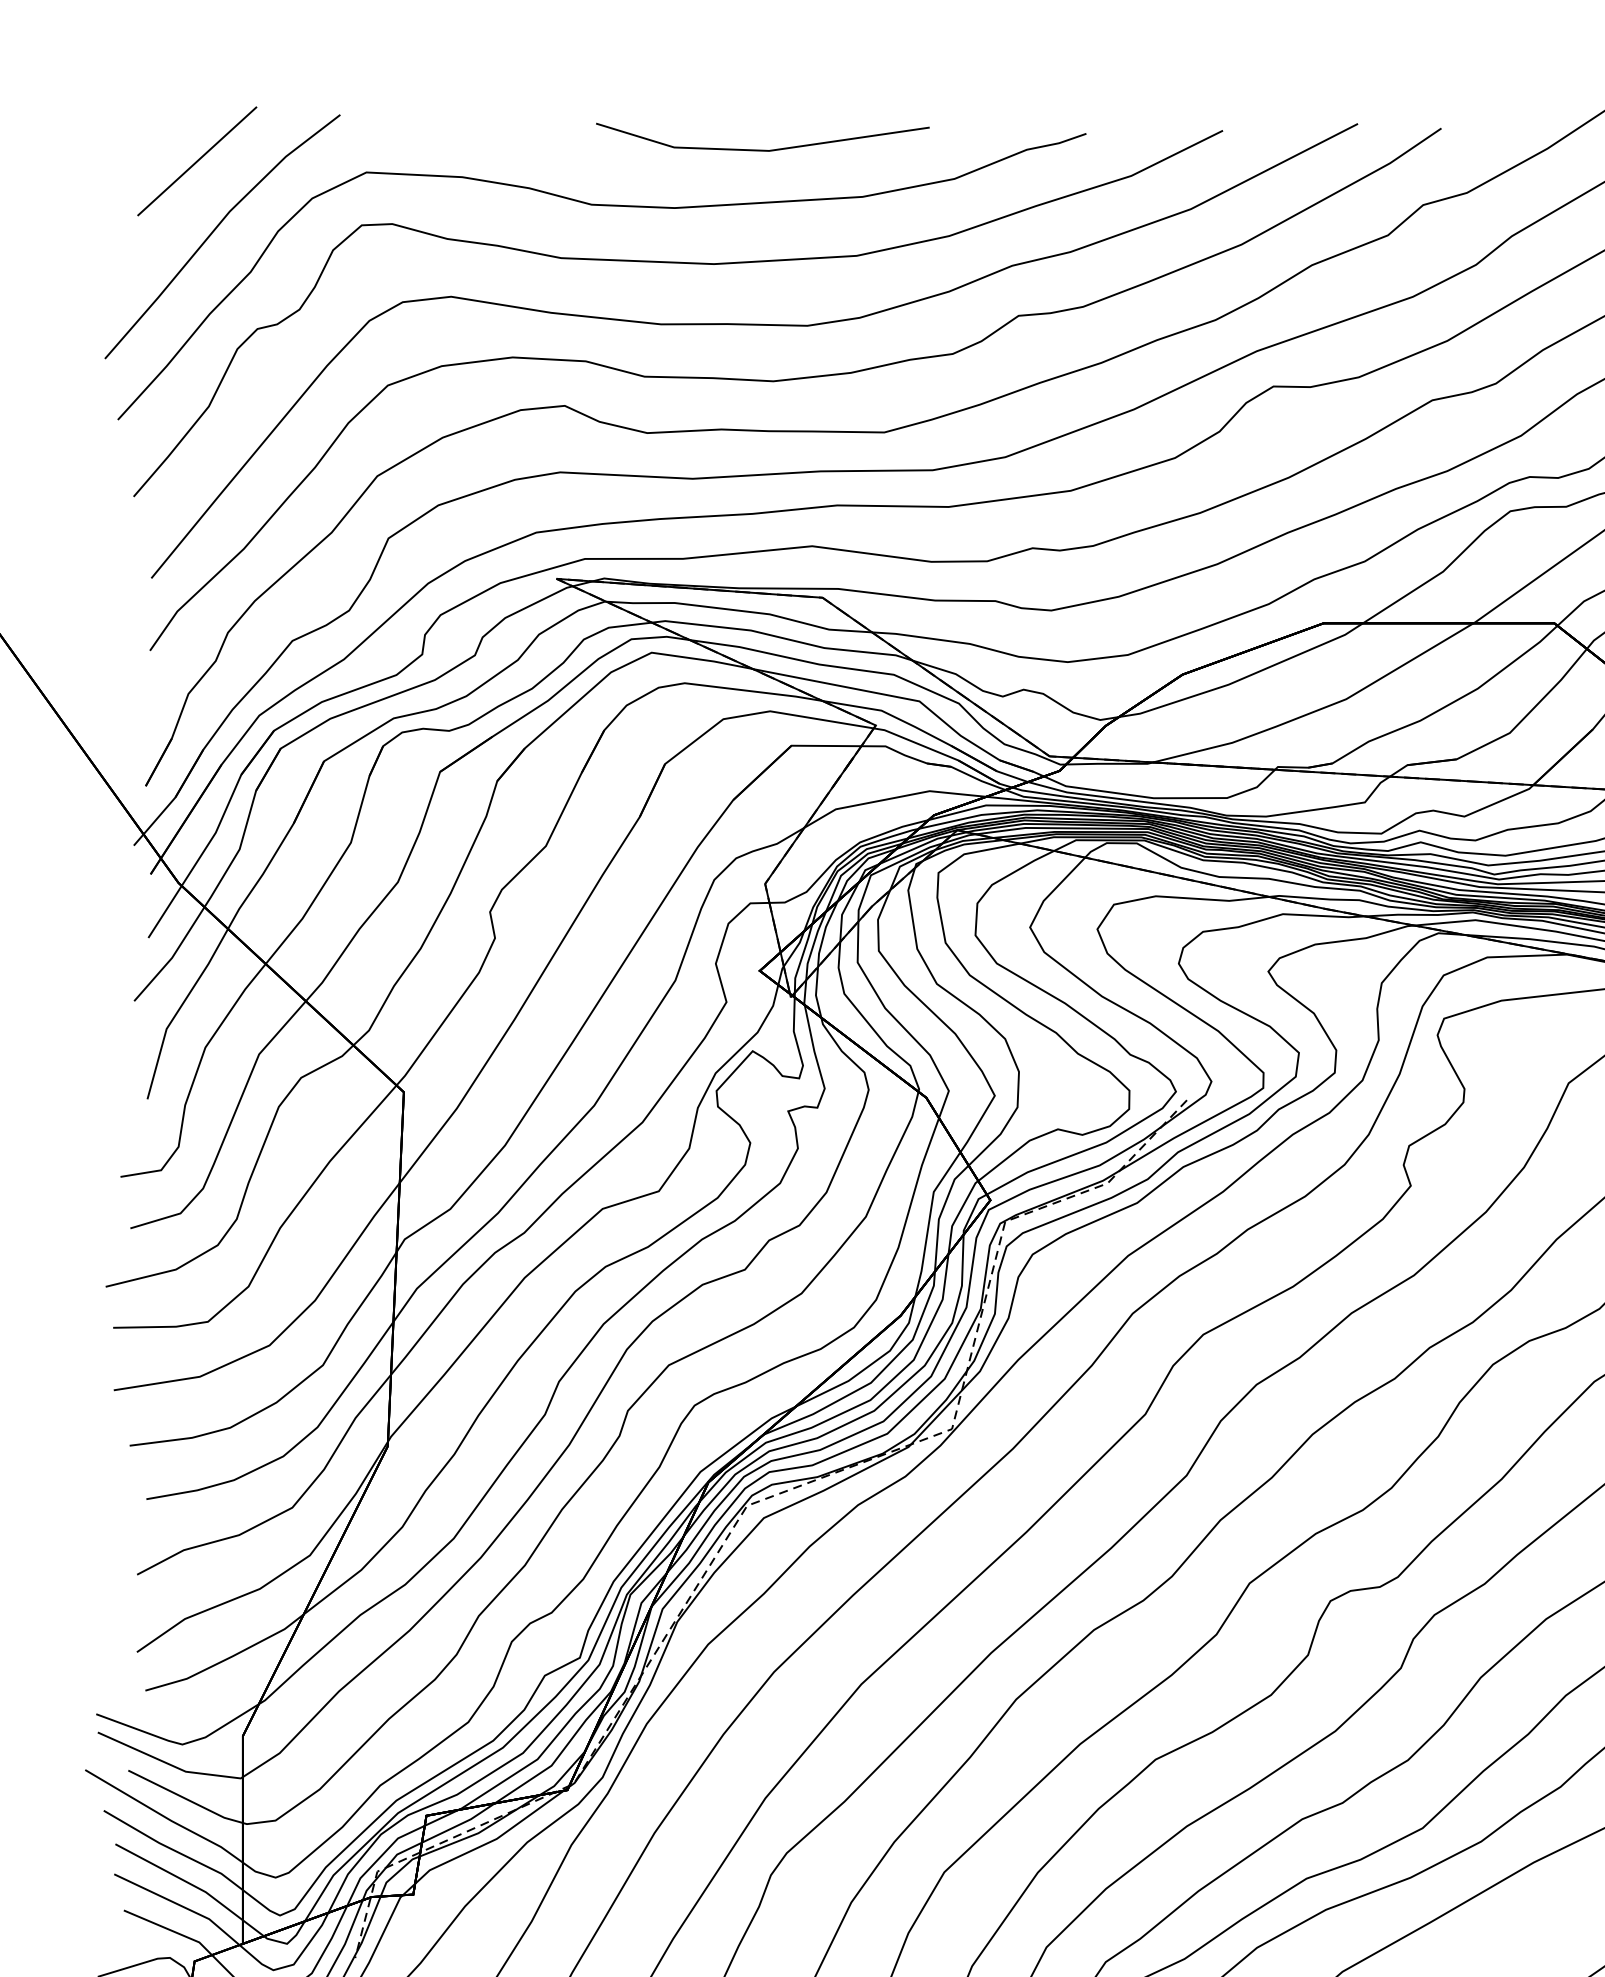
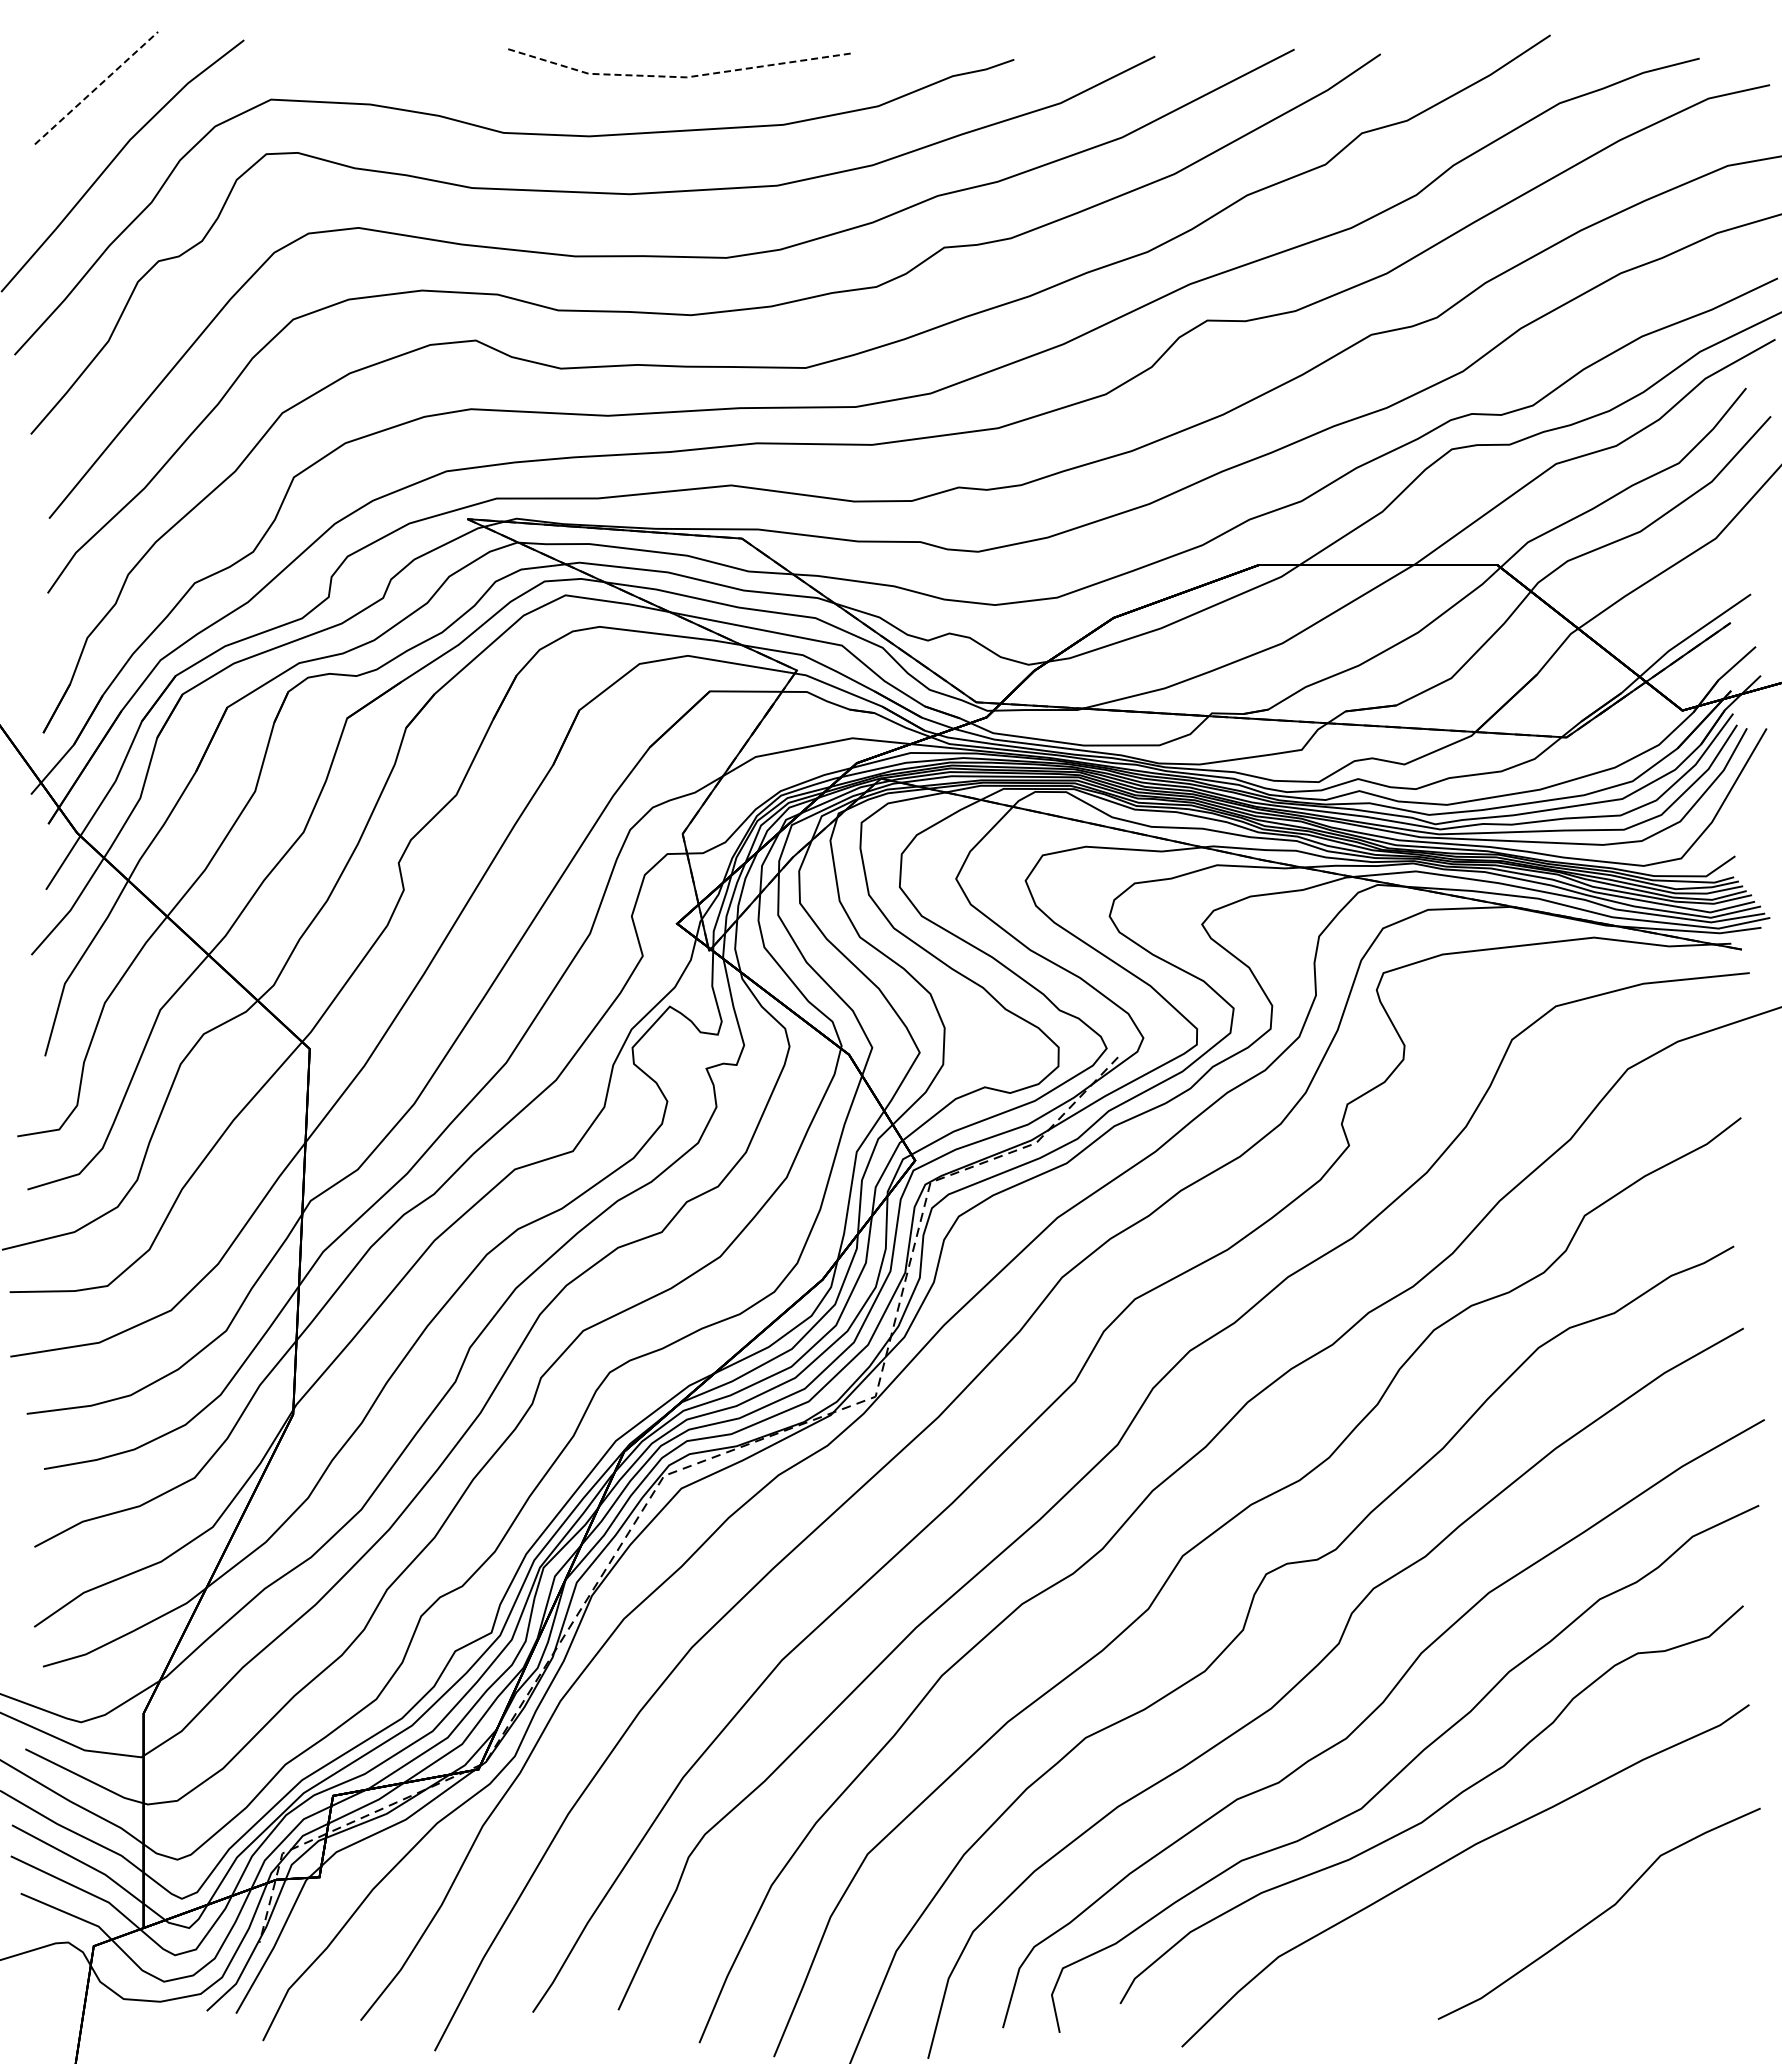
line: (761, 151) -> (678, 77), solid -> dashed
line: (197, 160) -> (96, 87), solid -> dashed

